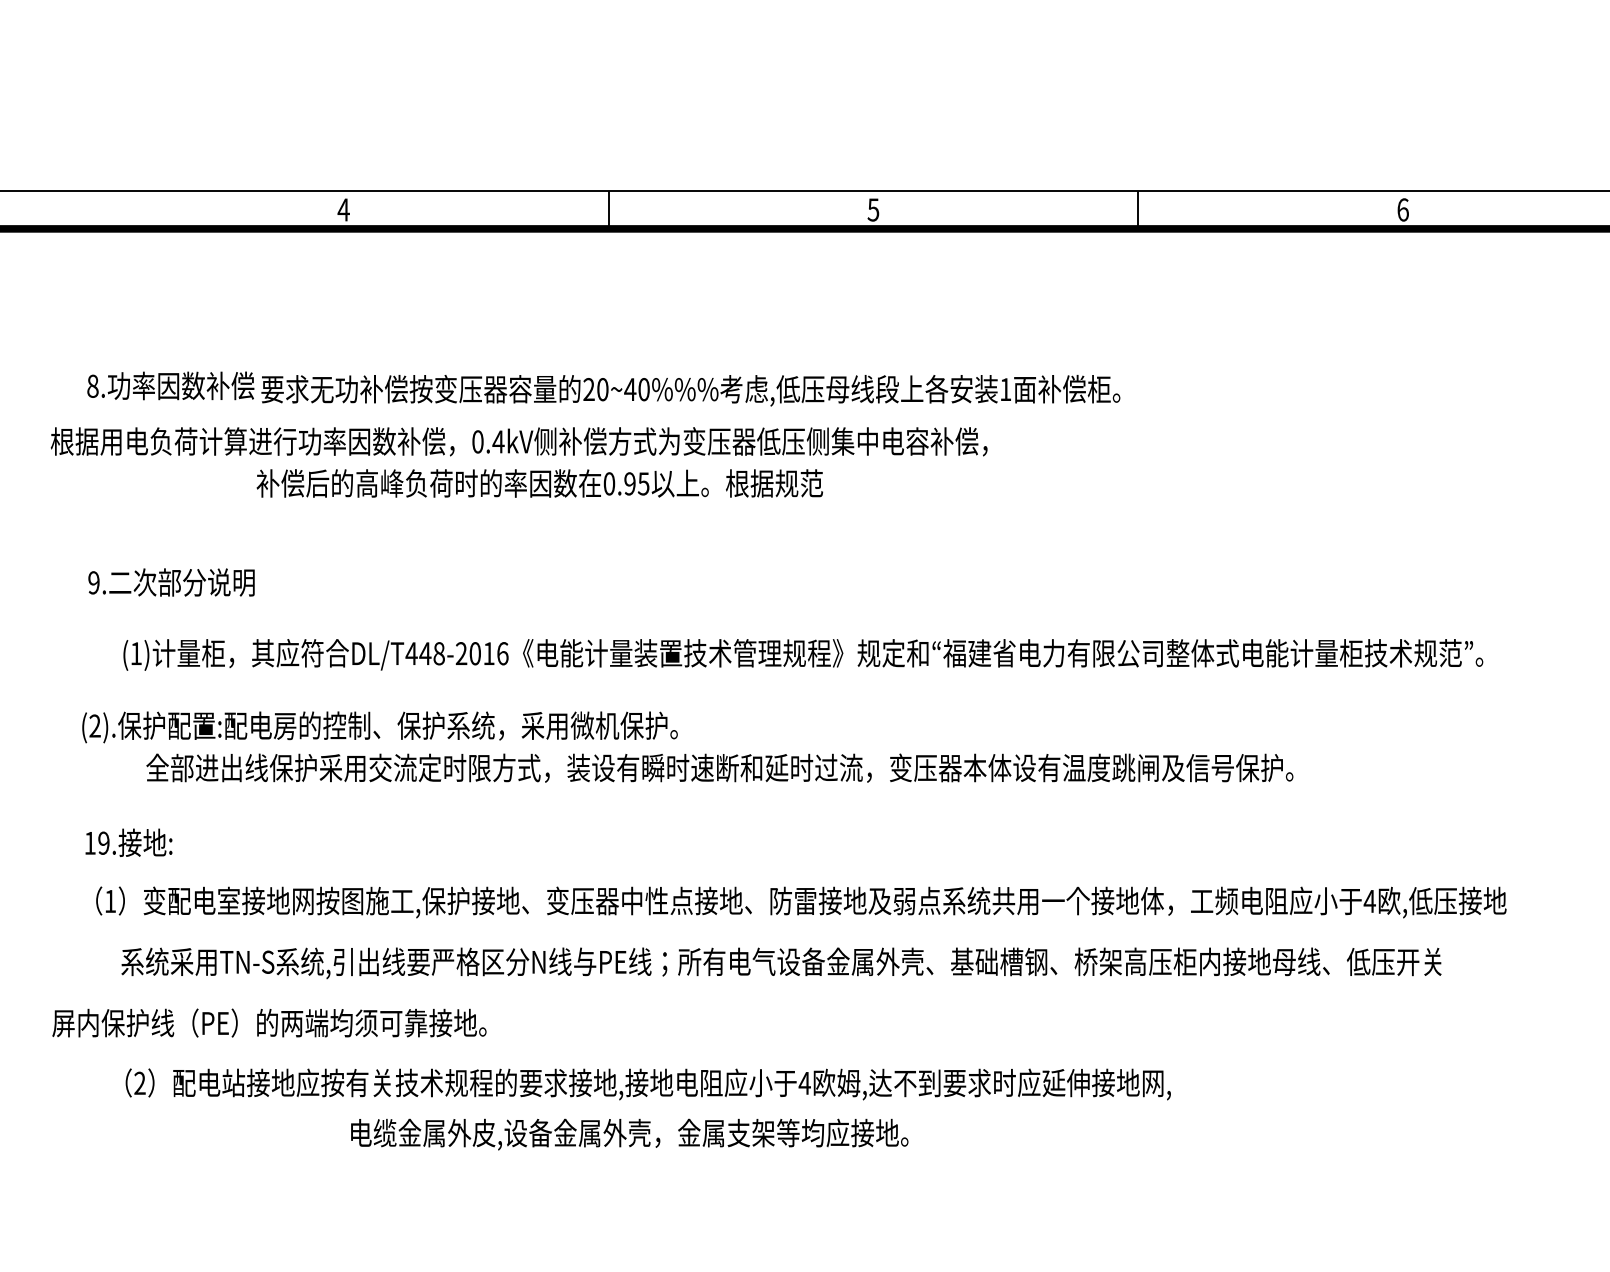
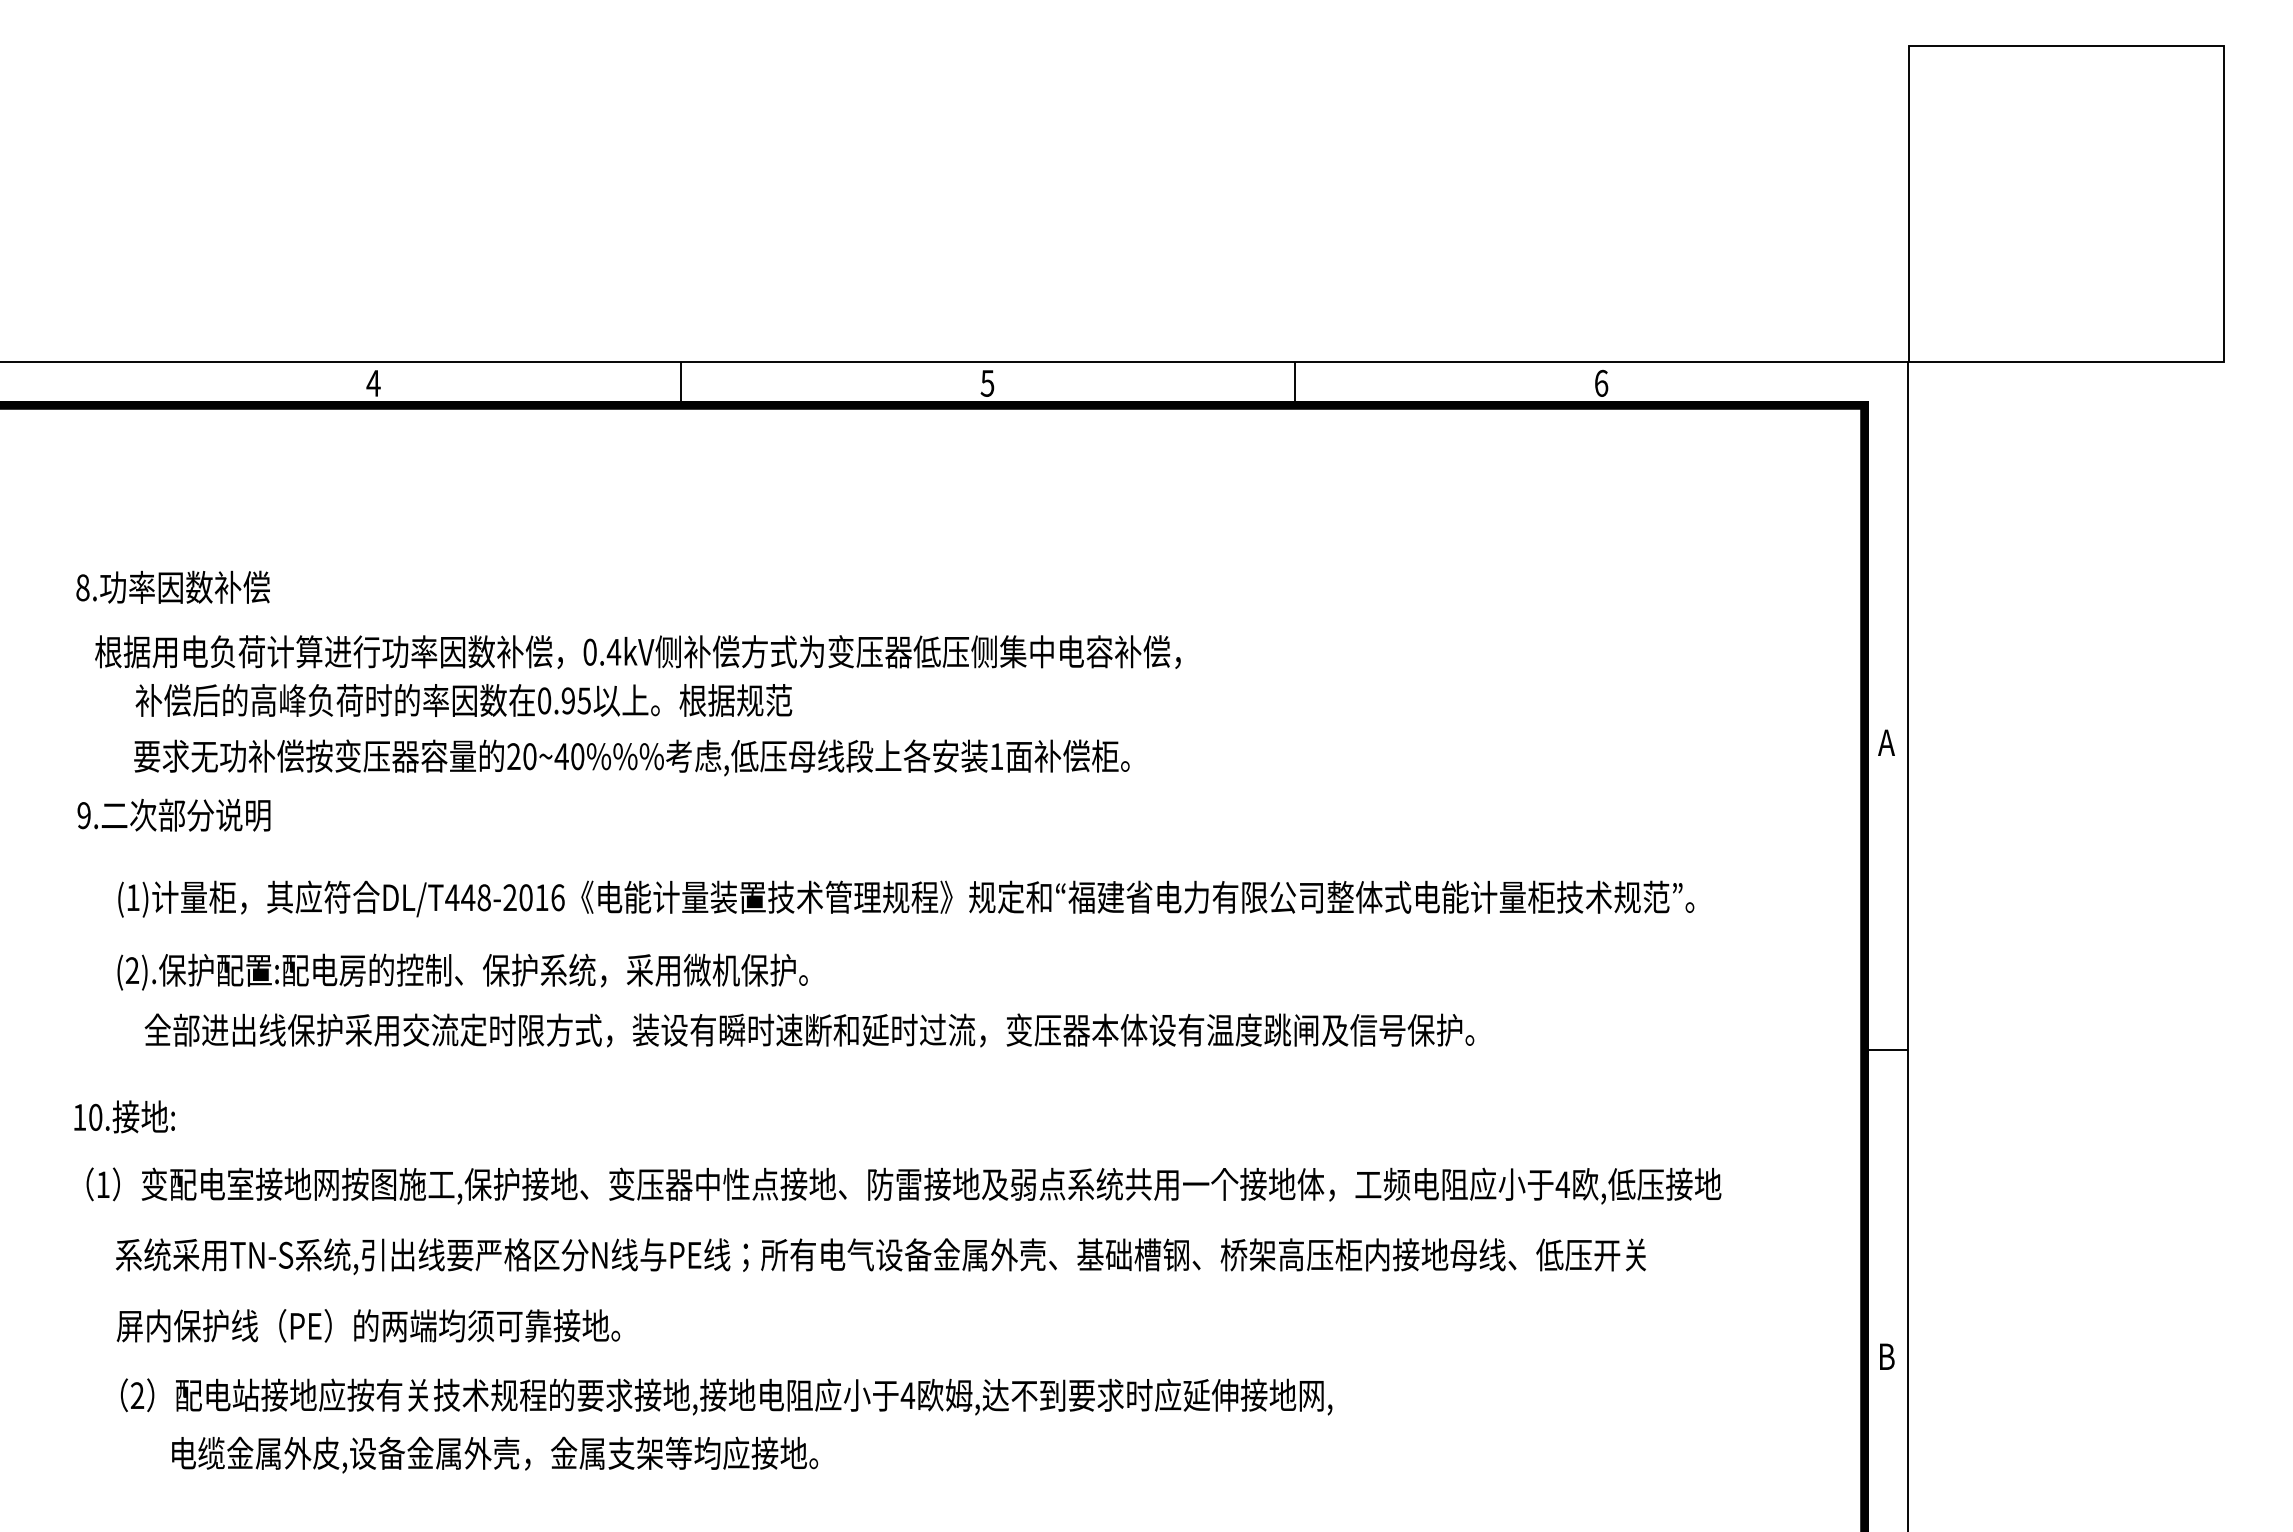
text: (690, 390) -> (631, 757), moved
text: (518, 441) -> (637, 651), moved
text: (539, 482) -> (463, 699), moved
text: (379, 726) -> (462, 971), moved
text: (103, 843) -> (95, 1117), 19. -> 10.
text: (269, 1022) -> (368, 1325), moved
text: (630, 1134) -> (495, 1454), moved

